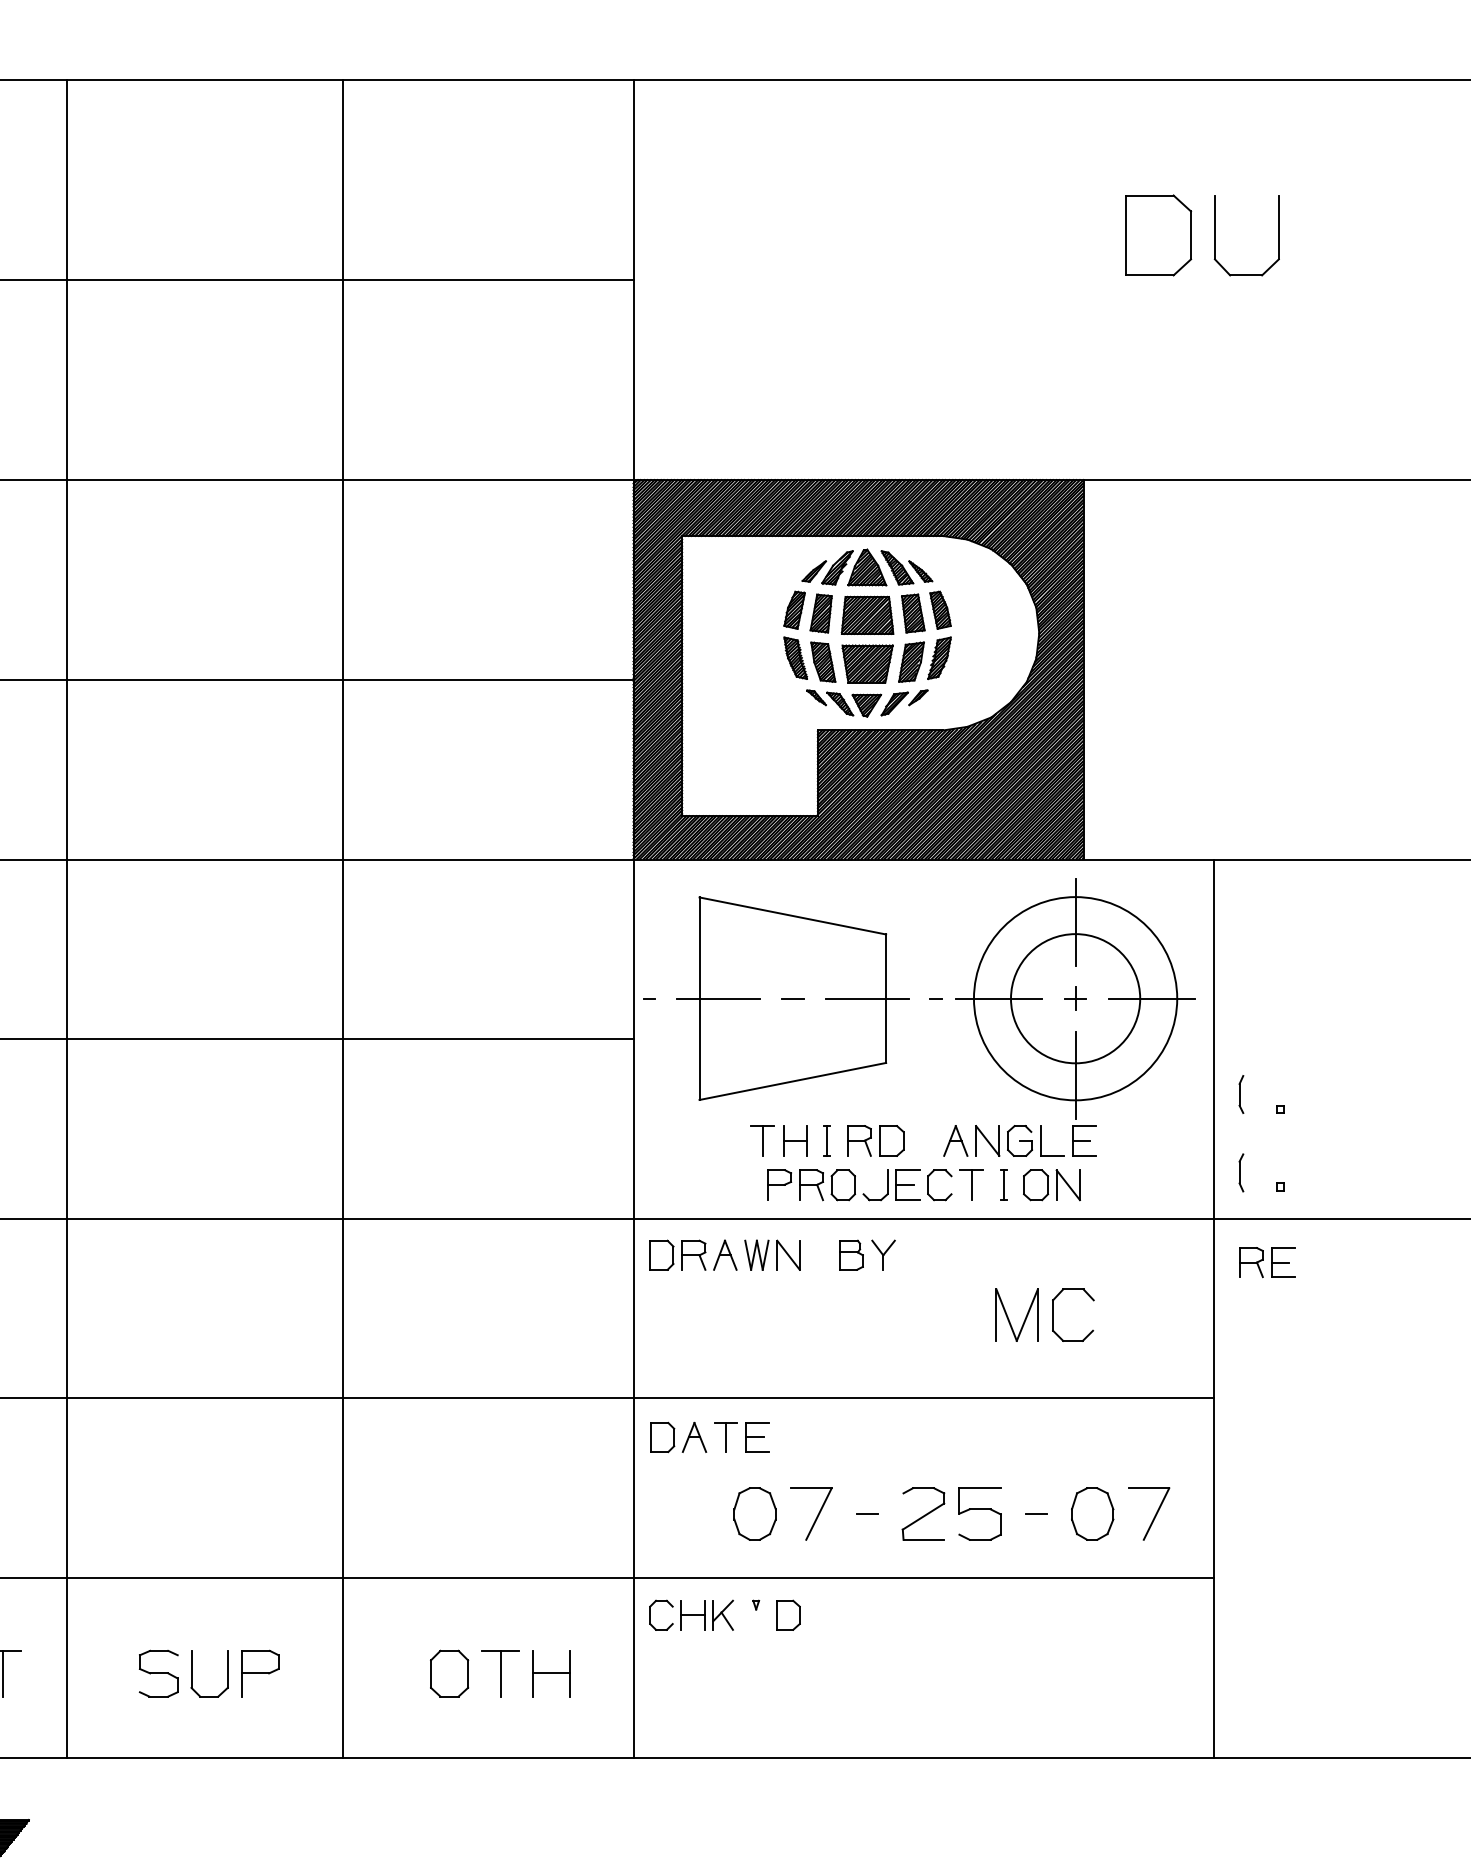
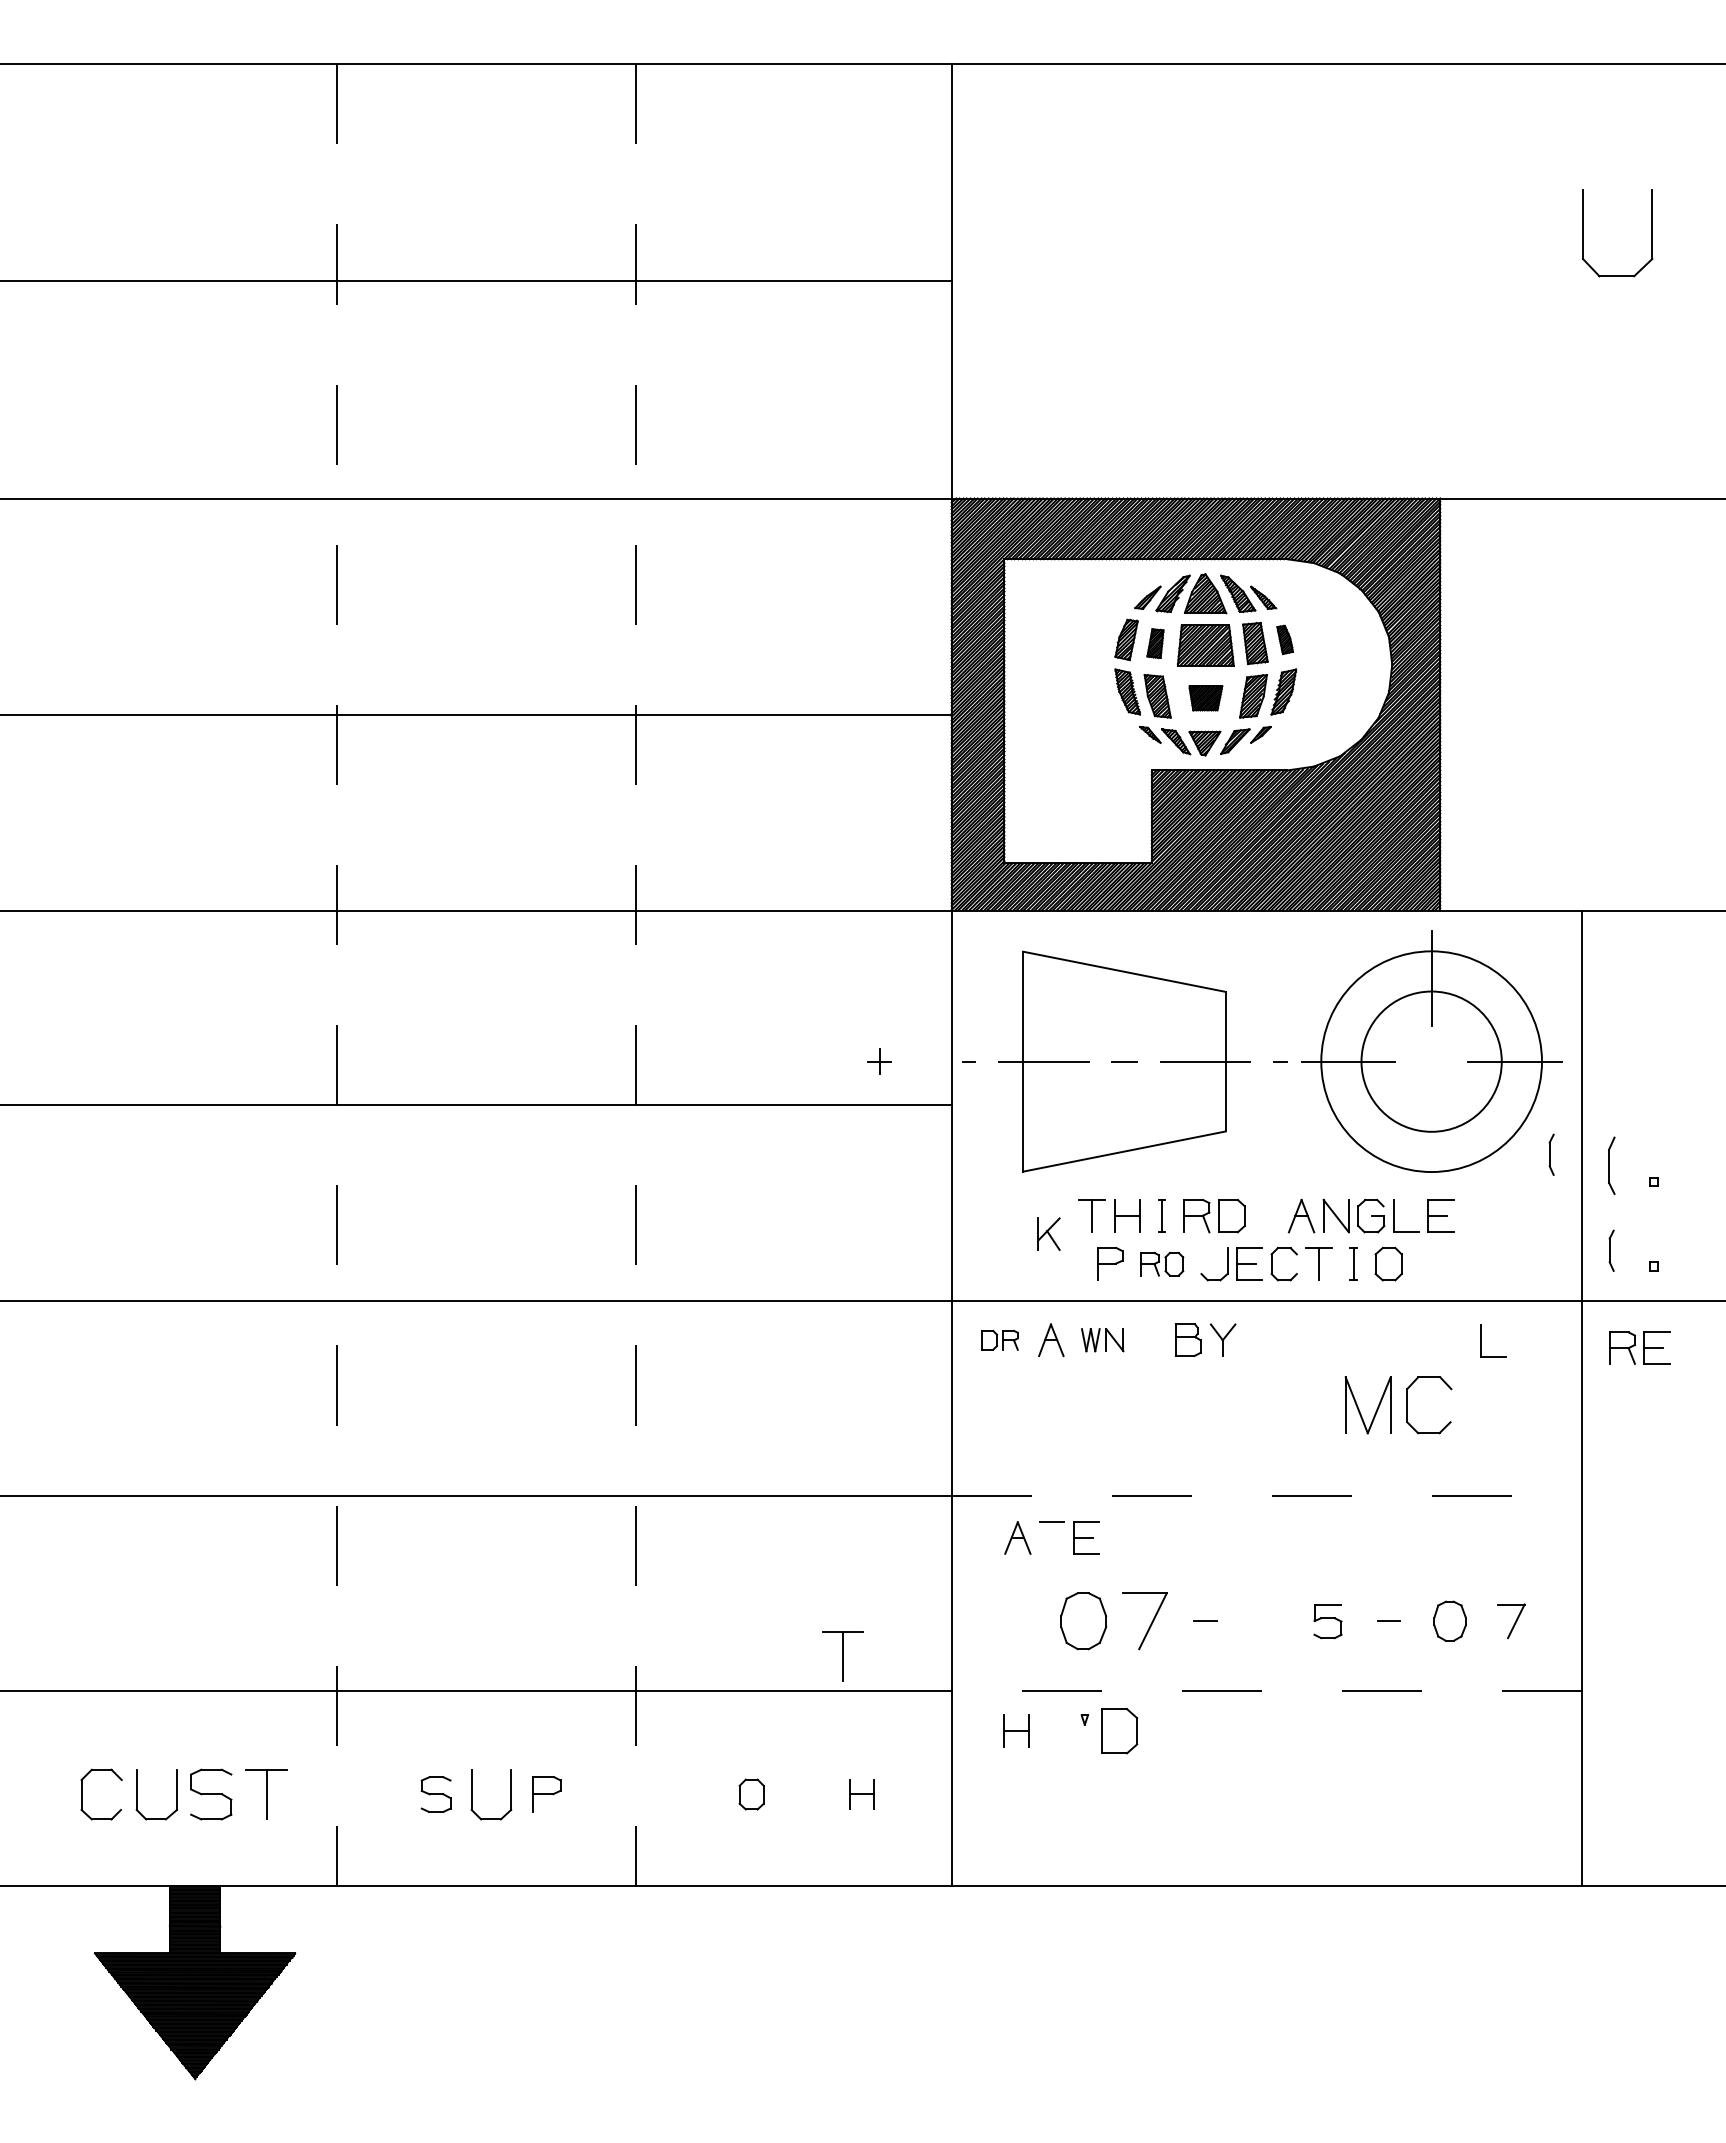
part: (1158, 235) -> (1521, 232), removed
part: (941, 609) -> (1285, 639), size x0.7
part: (821, 613) -> (1155, 643), size x0.7
part: (867, 664) -> (1205, 698), size x0.6
line: (66, 918) -> (336, 974), solid -> dashed
line: (343, 918) -> (636, 974), solid -> dashed
part: (1075, 998) -> (879, 1061), moved
line: (1075, 1074) -> (1431, 1144), removed
part: (1185, 1084) -> (1551, 1154), added
part: (1241, 1094) -> (1611, 1165), size x1.4
part: (827, 1185) -> (1162, 1264), size x0.7
part: (1068, 1185) -> (1423, 1264), removed
part: (772, 1254) -> (1102, 1339), size x0.7
part: (677, 1255) -> (999, 1340), size x0.6
part: (1121, 1255) -> (1481, 1340), added
line: (924, 1398) -> (1267, 1495), solid -> dashed
part: (662, 1436) -> (983, 1537), removed
line: (725, 1436) -> (1051, 1537), removed
part: (923, 1514) -> (1266, 1621), removed
part: (979, 1514) -> (1327, 1621), size x0.6
part: (1092, 1514) -> (1449, 1621), size x0.7
part: (1149, 1514) -> (1511, 1621), size x0.6
line: (923, 1577) -> (1266, 1690), solid -> dashed
part: (650, 1614) -> (970, 1730), removed
part: (722, 1614) -> (1048, 1233), moved
part: (788, 1614) -> (1119, 1730), size x1.4
part: (260, 1672) -> (546, 1793), size x0.7
part: (158, 1673) -> (435, 1794), size x0.7
part: (449, 1673) -> (751, 1794), size x0.6
part: (499, 1673) -> (842, 1656), moved
part: (550, 1673) -> (861, 1794), size x0.6

